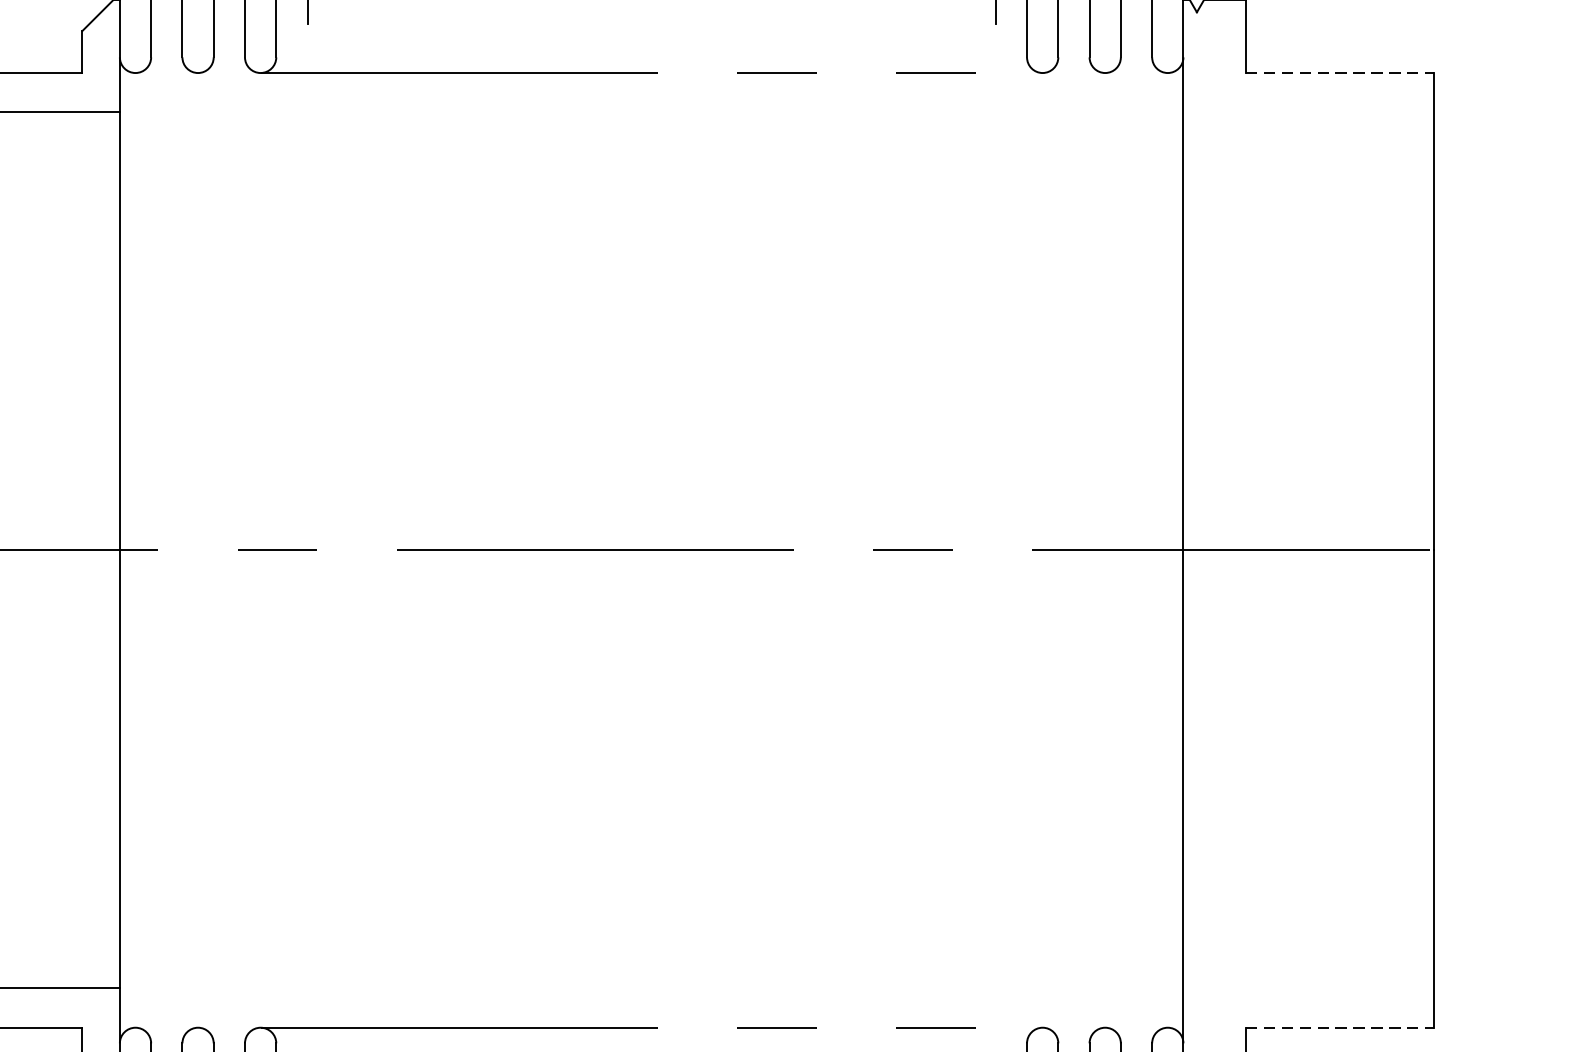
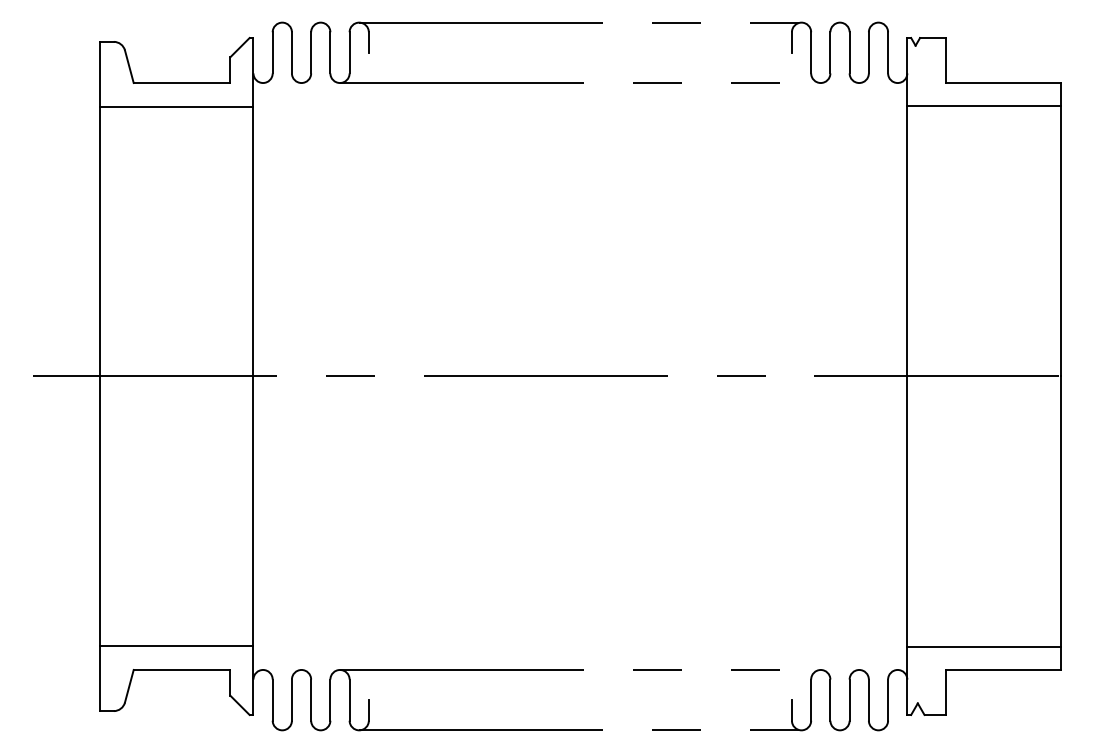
line: (1339, 73) -> (1003, 83), dashed -> solid
line: (1308, 111) -> (984, 106), added
line: (1308, 989) -> (984, 646), added
line: (1339, 1026) -> (1003, 669), dashed -> solid

